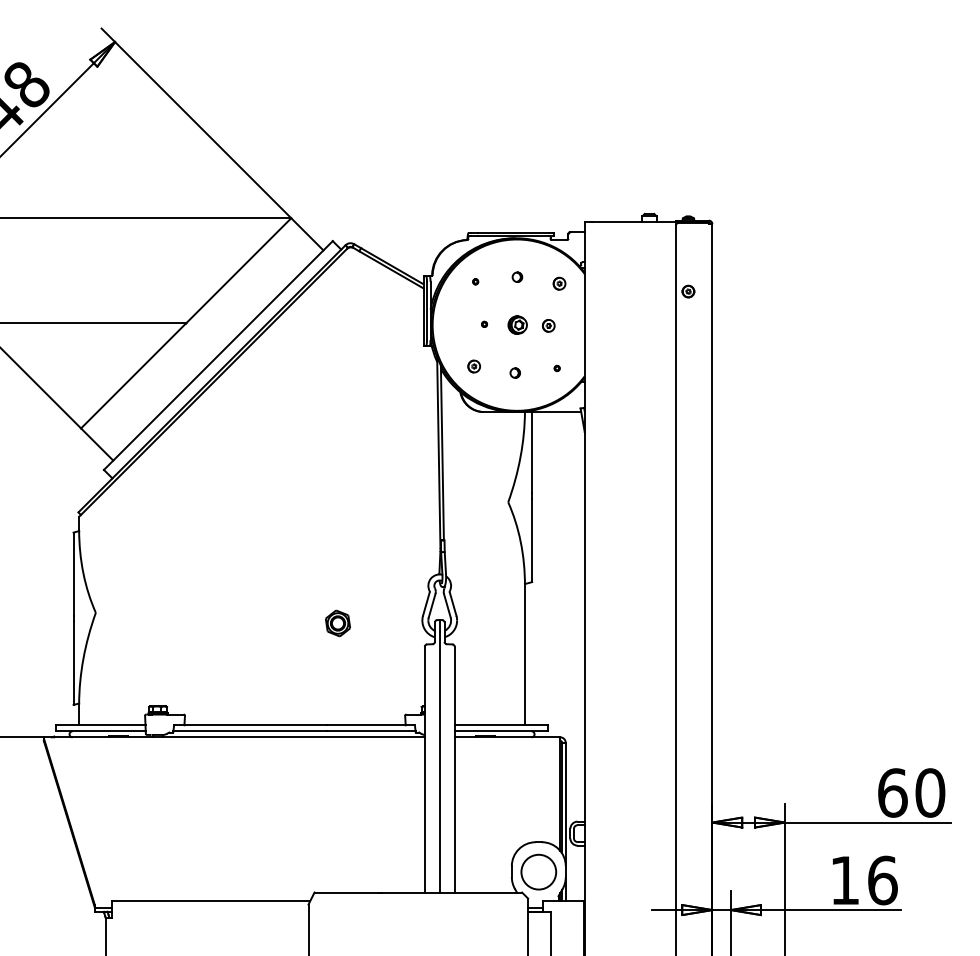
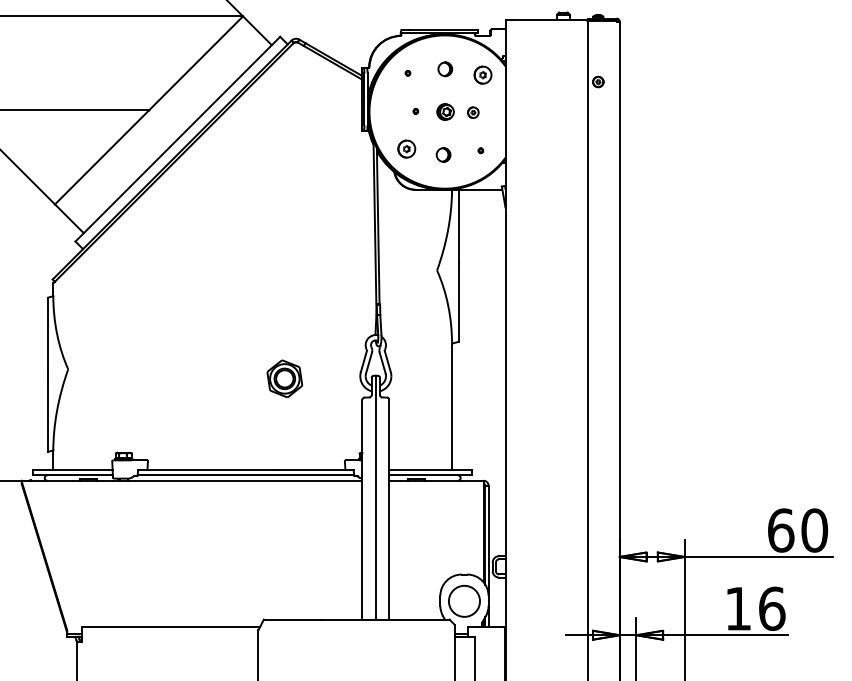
part: (517, 276) -> (445, 68), size x1.6
part: (559, 283) -> (482, 74), size x1.6
part: (473, 366) -> (406, 149), size x1.6
part: (514, 372) -> (442, 154), size x1.6
part: (337, 623) -> (284, 378), size x1.6

